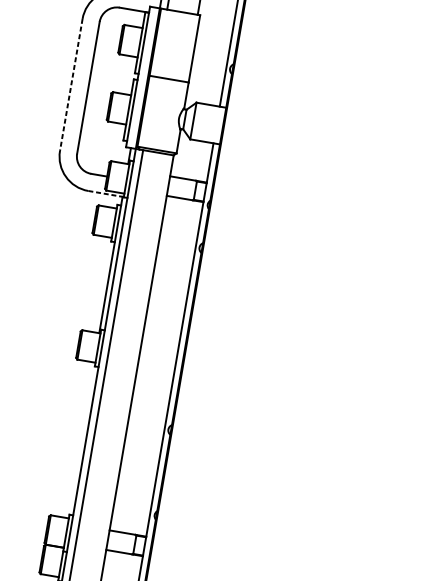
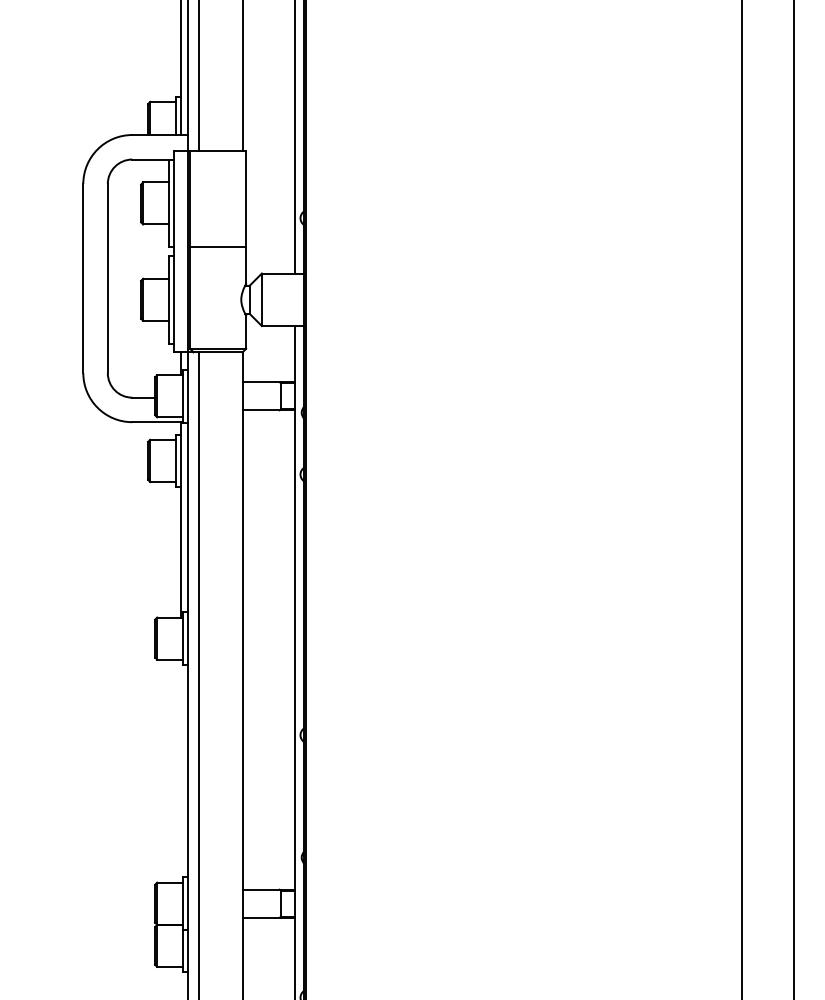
line: (71, 84) -> (83, 278), dashed -> solid
line: (106, 194) -> (158, 422), dashed -> solid

